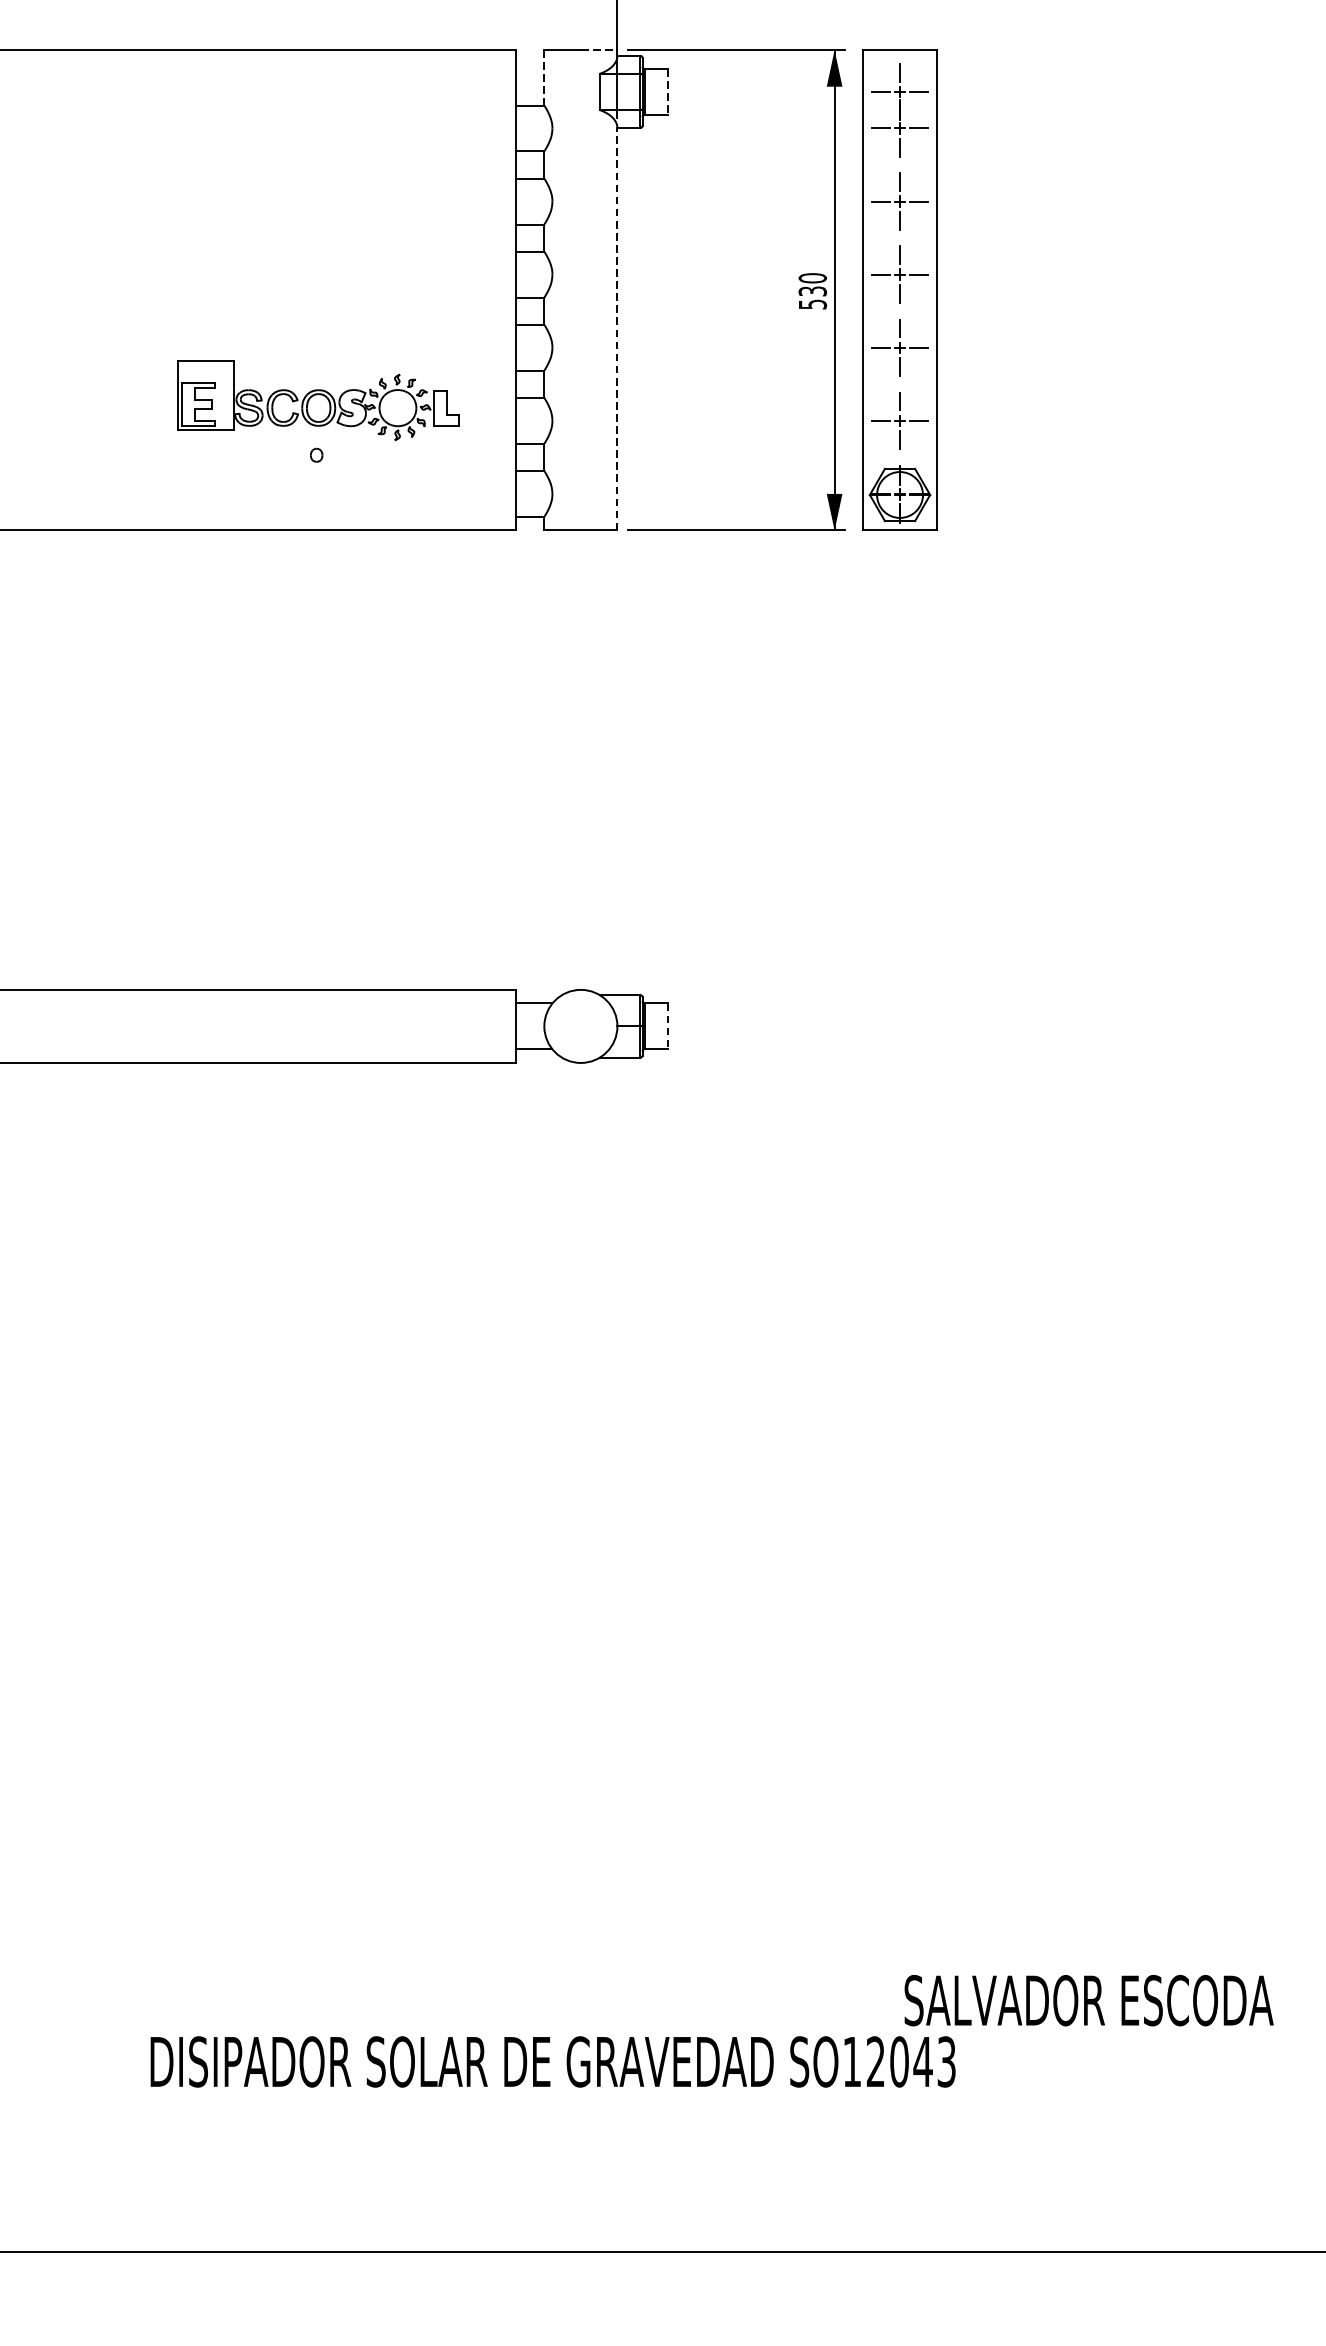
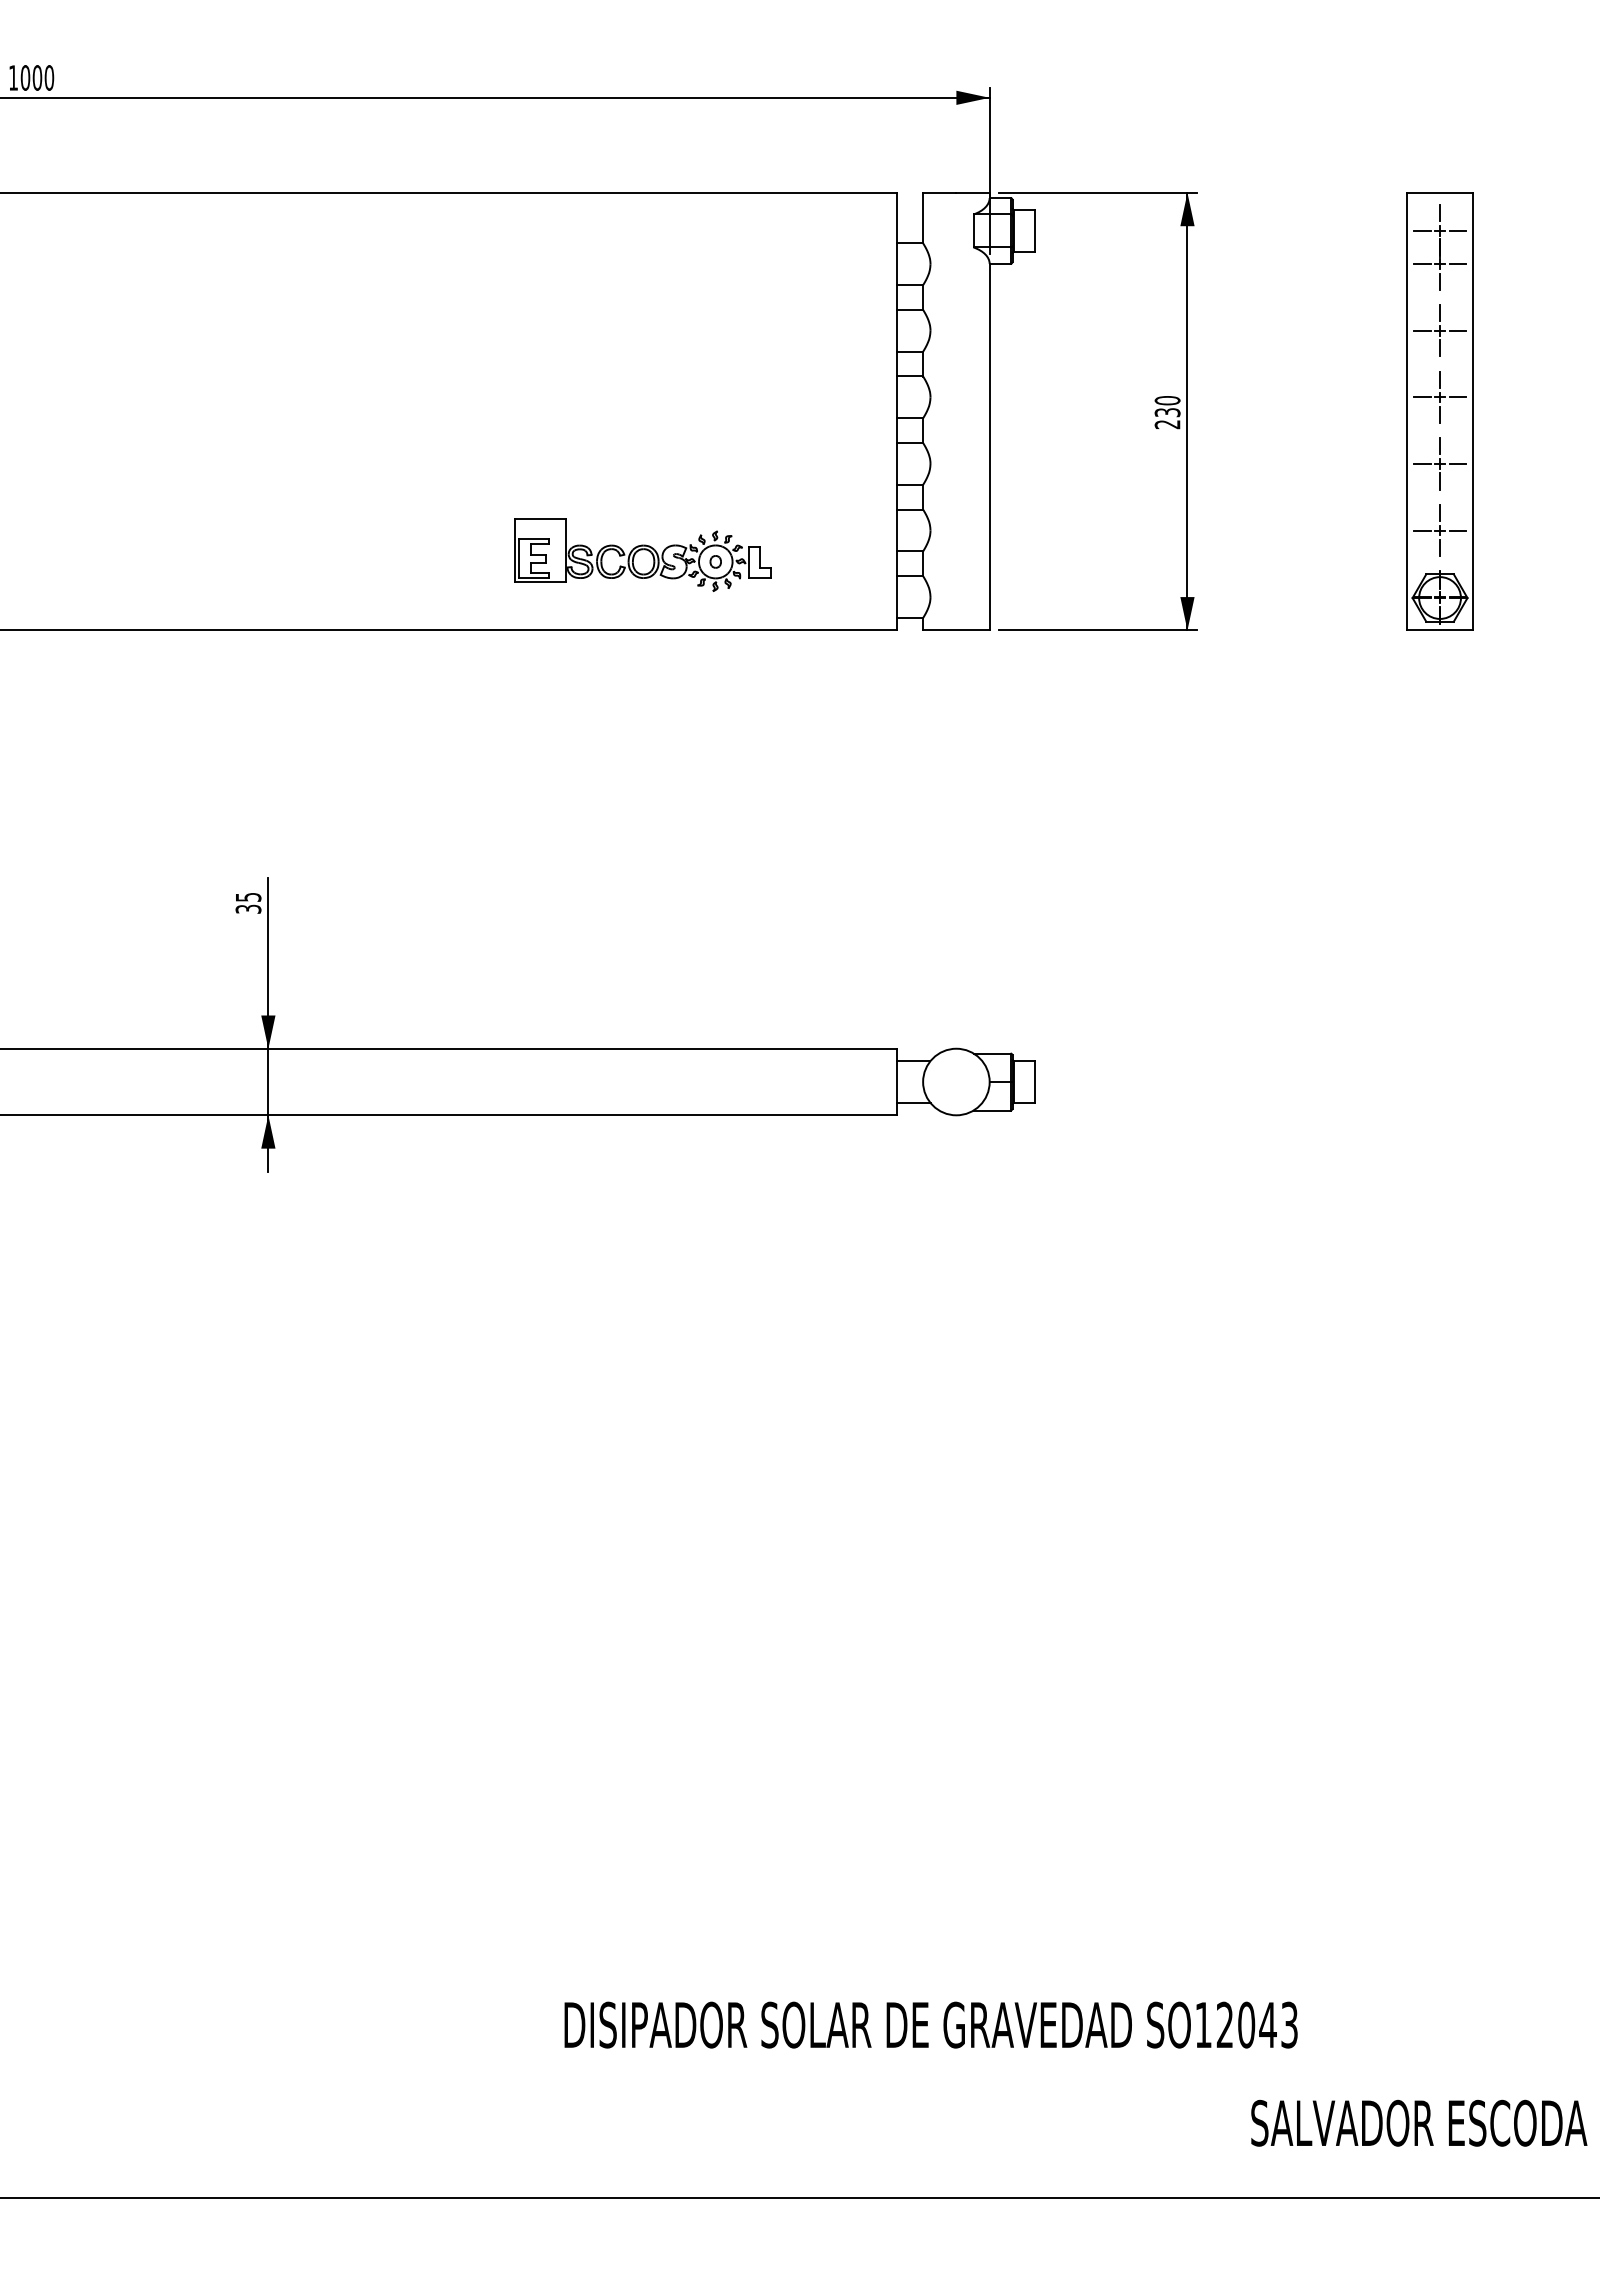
line: (599, 49) -> (973, 192), dashed -> solid
line: (544, 78) -> (923, 218), dashed -> solid
line: (667, 91) -> (1035, 230), dashed -> solid
part: (899, 290) -> (1439, 411), moved
text: (812, 304) -> (1167, 424), 530 -> 230
line: (617, 328) -> (989, 446), dashed -> solid
part: (317, 399) -> (642, 554), moved
line: (667, 1026) -> (1035, 1082), dashed -> solid
text: (1089, 1999) -> (1419, 2122), moved

